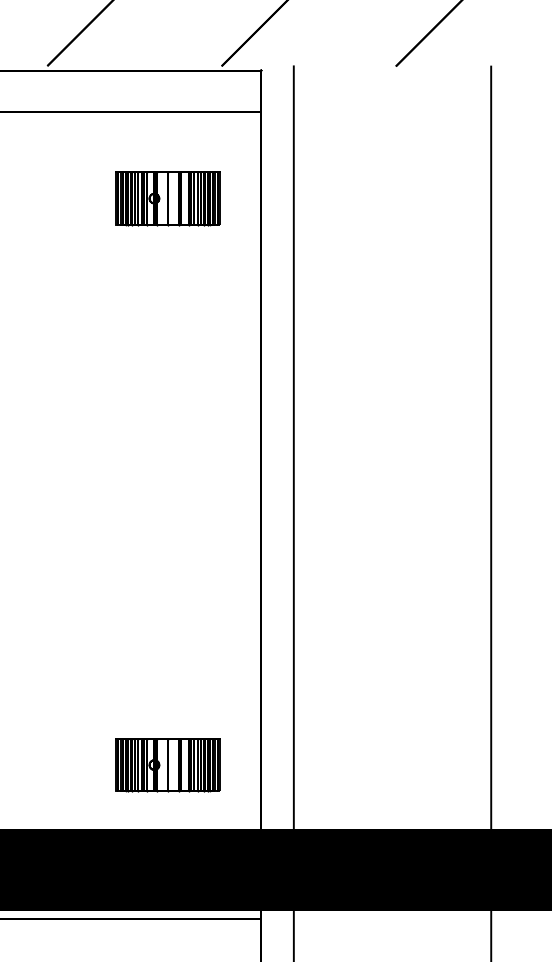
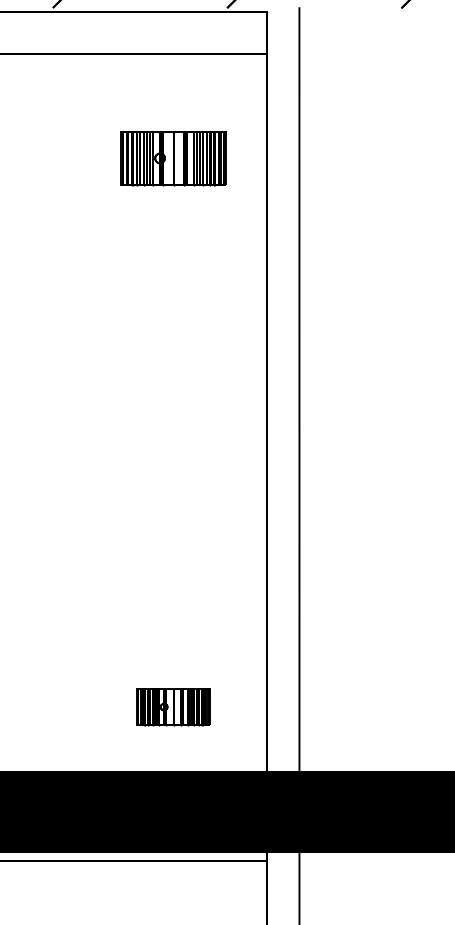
part: (167, 198) -> (173, 158), moved
part: (167, 765) -> (173, 707), size x0.7

